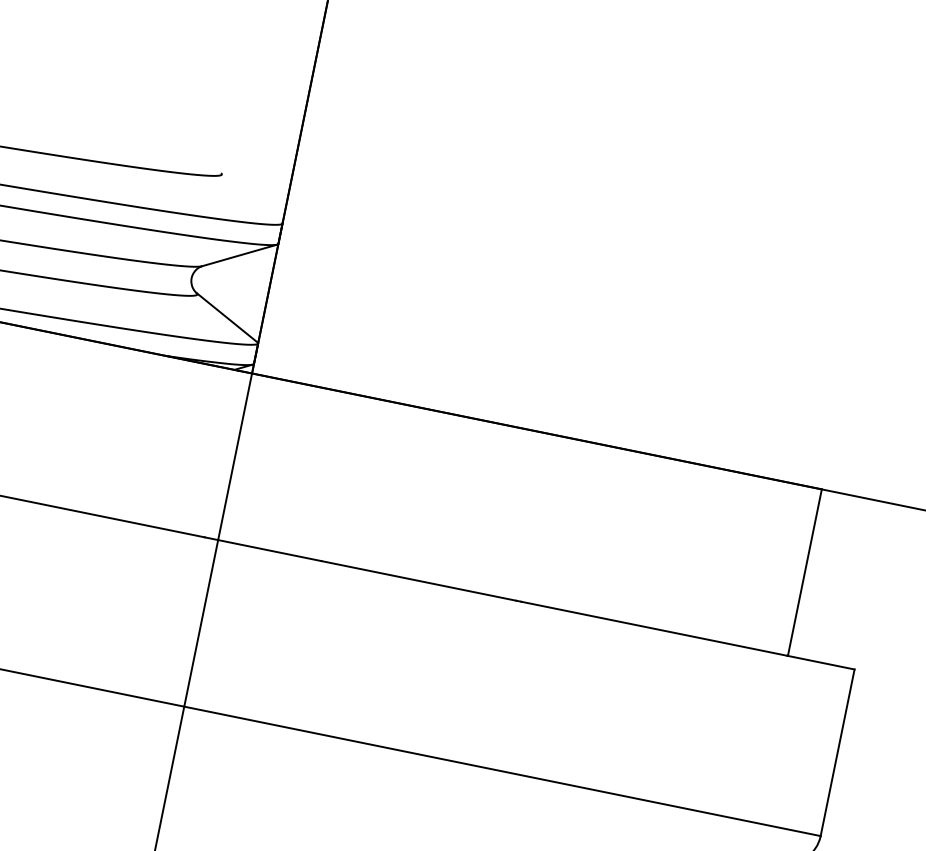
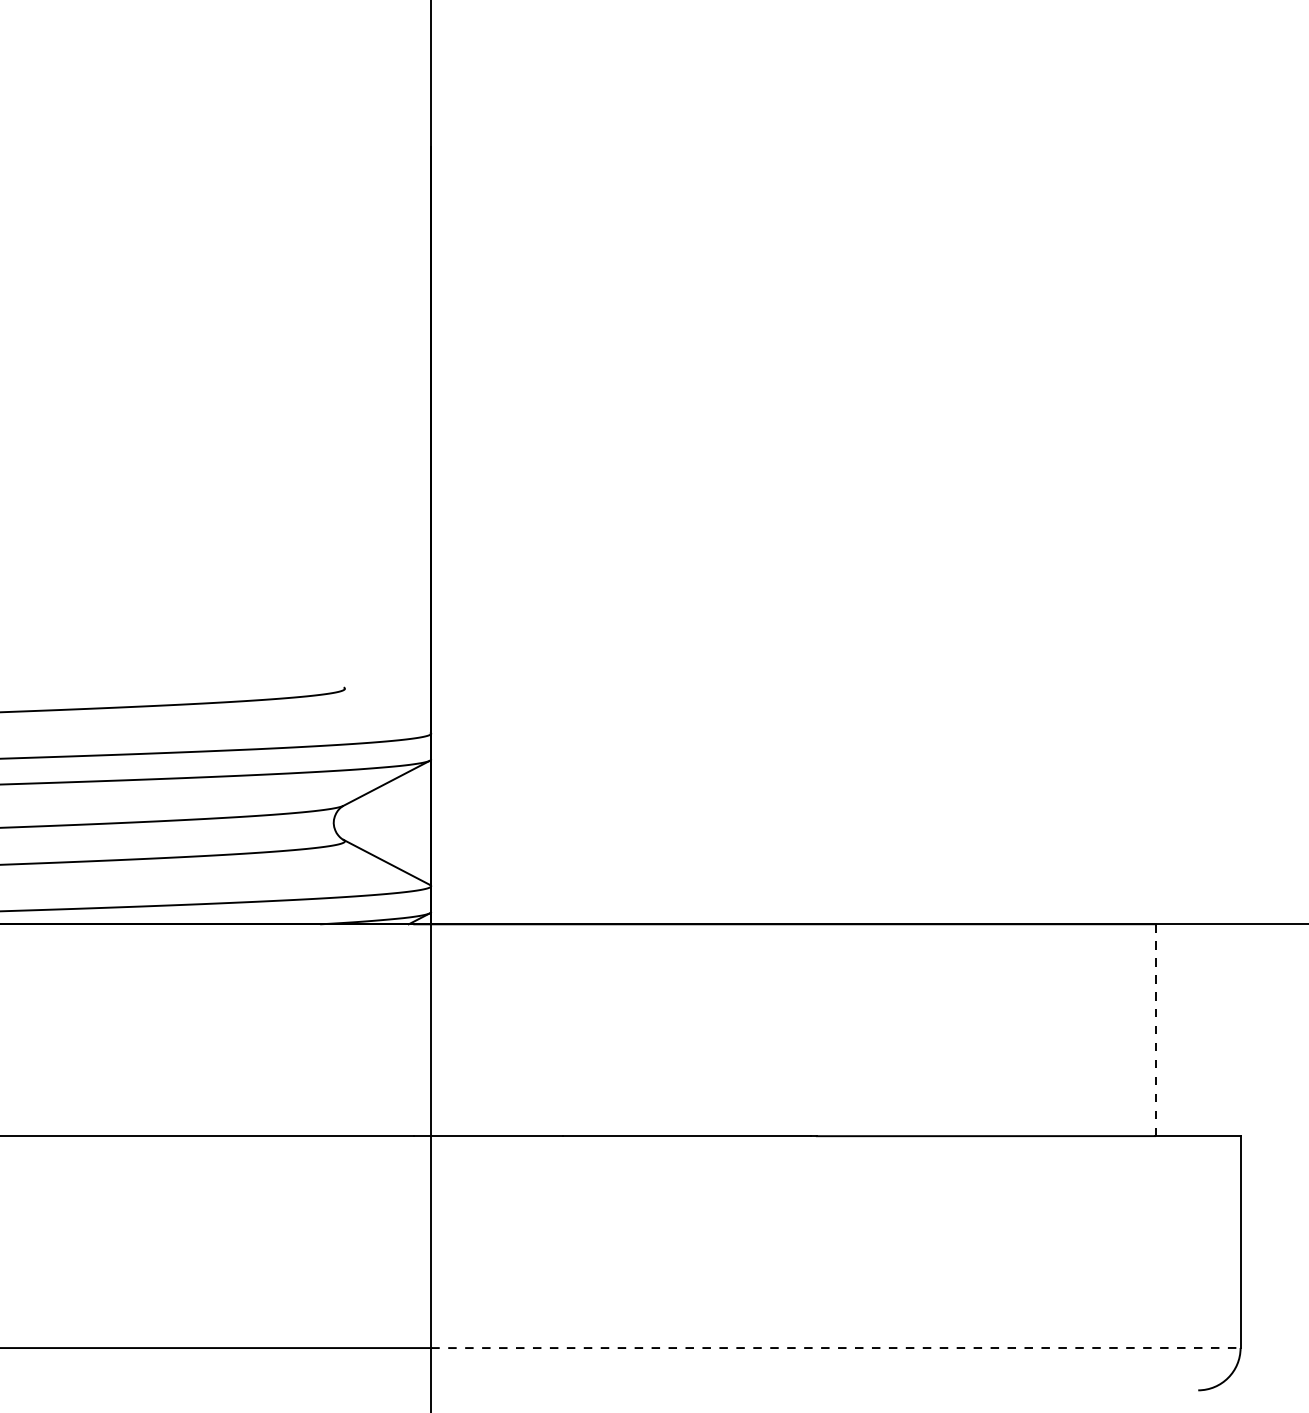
line: (804, 572) -> (1155, 1030), solid -> dashed
line: (502, 771) -> (835, 1348), solid -> dashed

